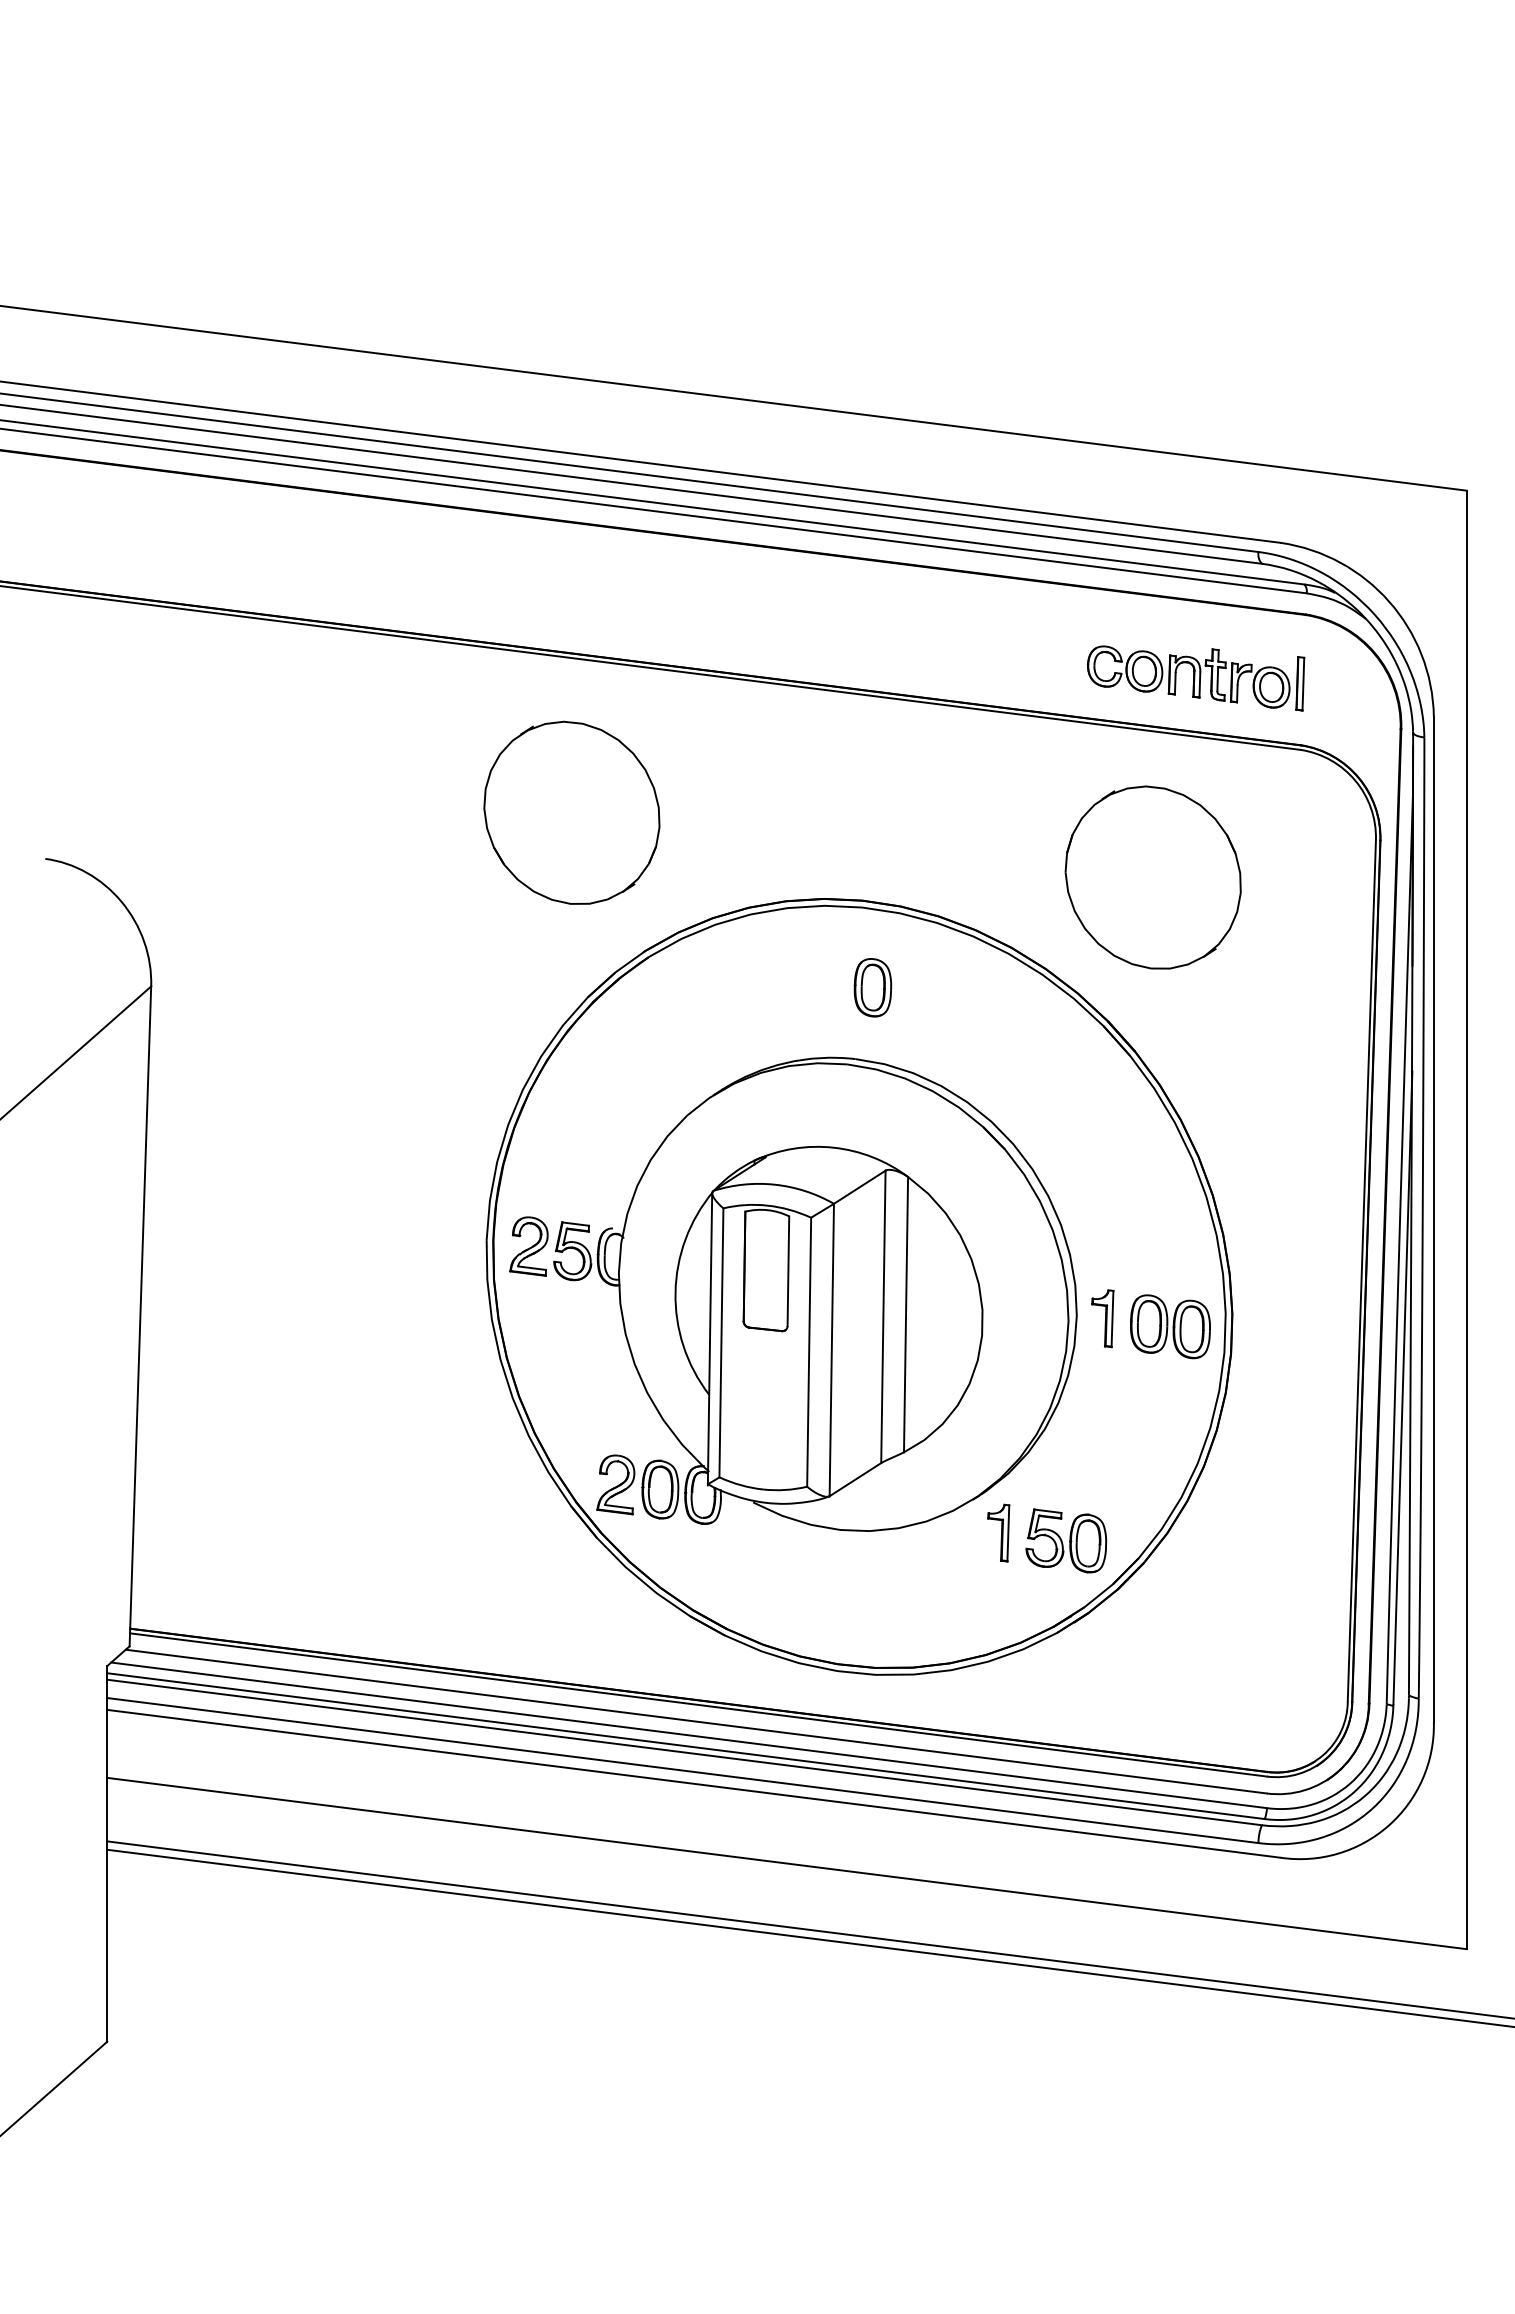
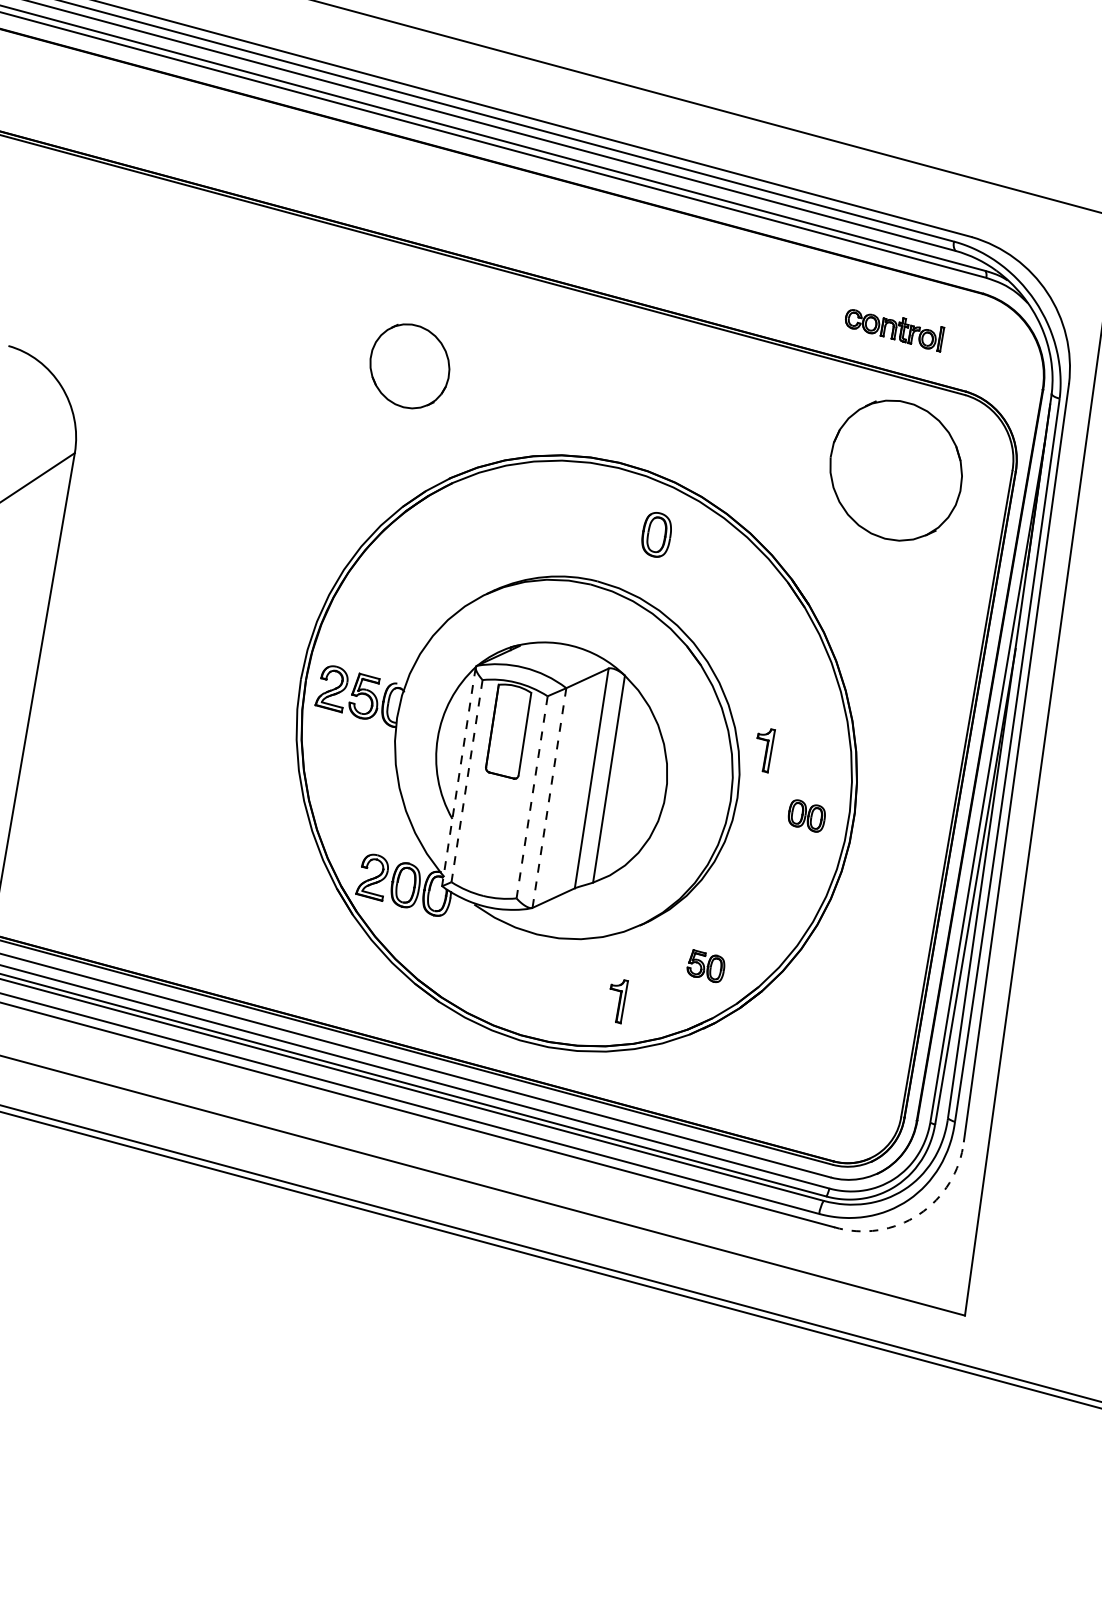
part: (1196, 678) -> (894, 330), size x0.6
part: (571, 812) -> (409, 366), size x0.6
part: (1152, 877) -> (895, 470), moved
part: (872, 987) -> (656, 534), moved
part: (1102, 1318) -> (763, 749), moved
part: (1170, 1326) -> (806, 815), size x0.6
line: (710, 1339) -> (459, 777), solid -> dashed
line: (721, 1343) -> (467, 781), solid -> dashed
line: (831, 1349) -> (549, 797), solid -> dashed
line: (809, 1352) -> (532, 797), solid -> dashed
part: (998, 1532) -> (617, 1000), moved
part: (1066, 1540) -> (706, 966), size x0.6
arc: (1388, 1825) -> (918, 1214), solid -> dashed

